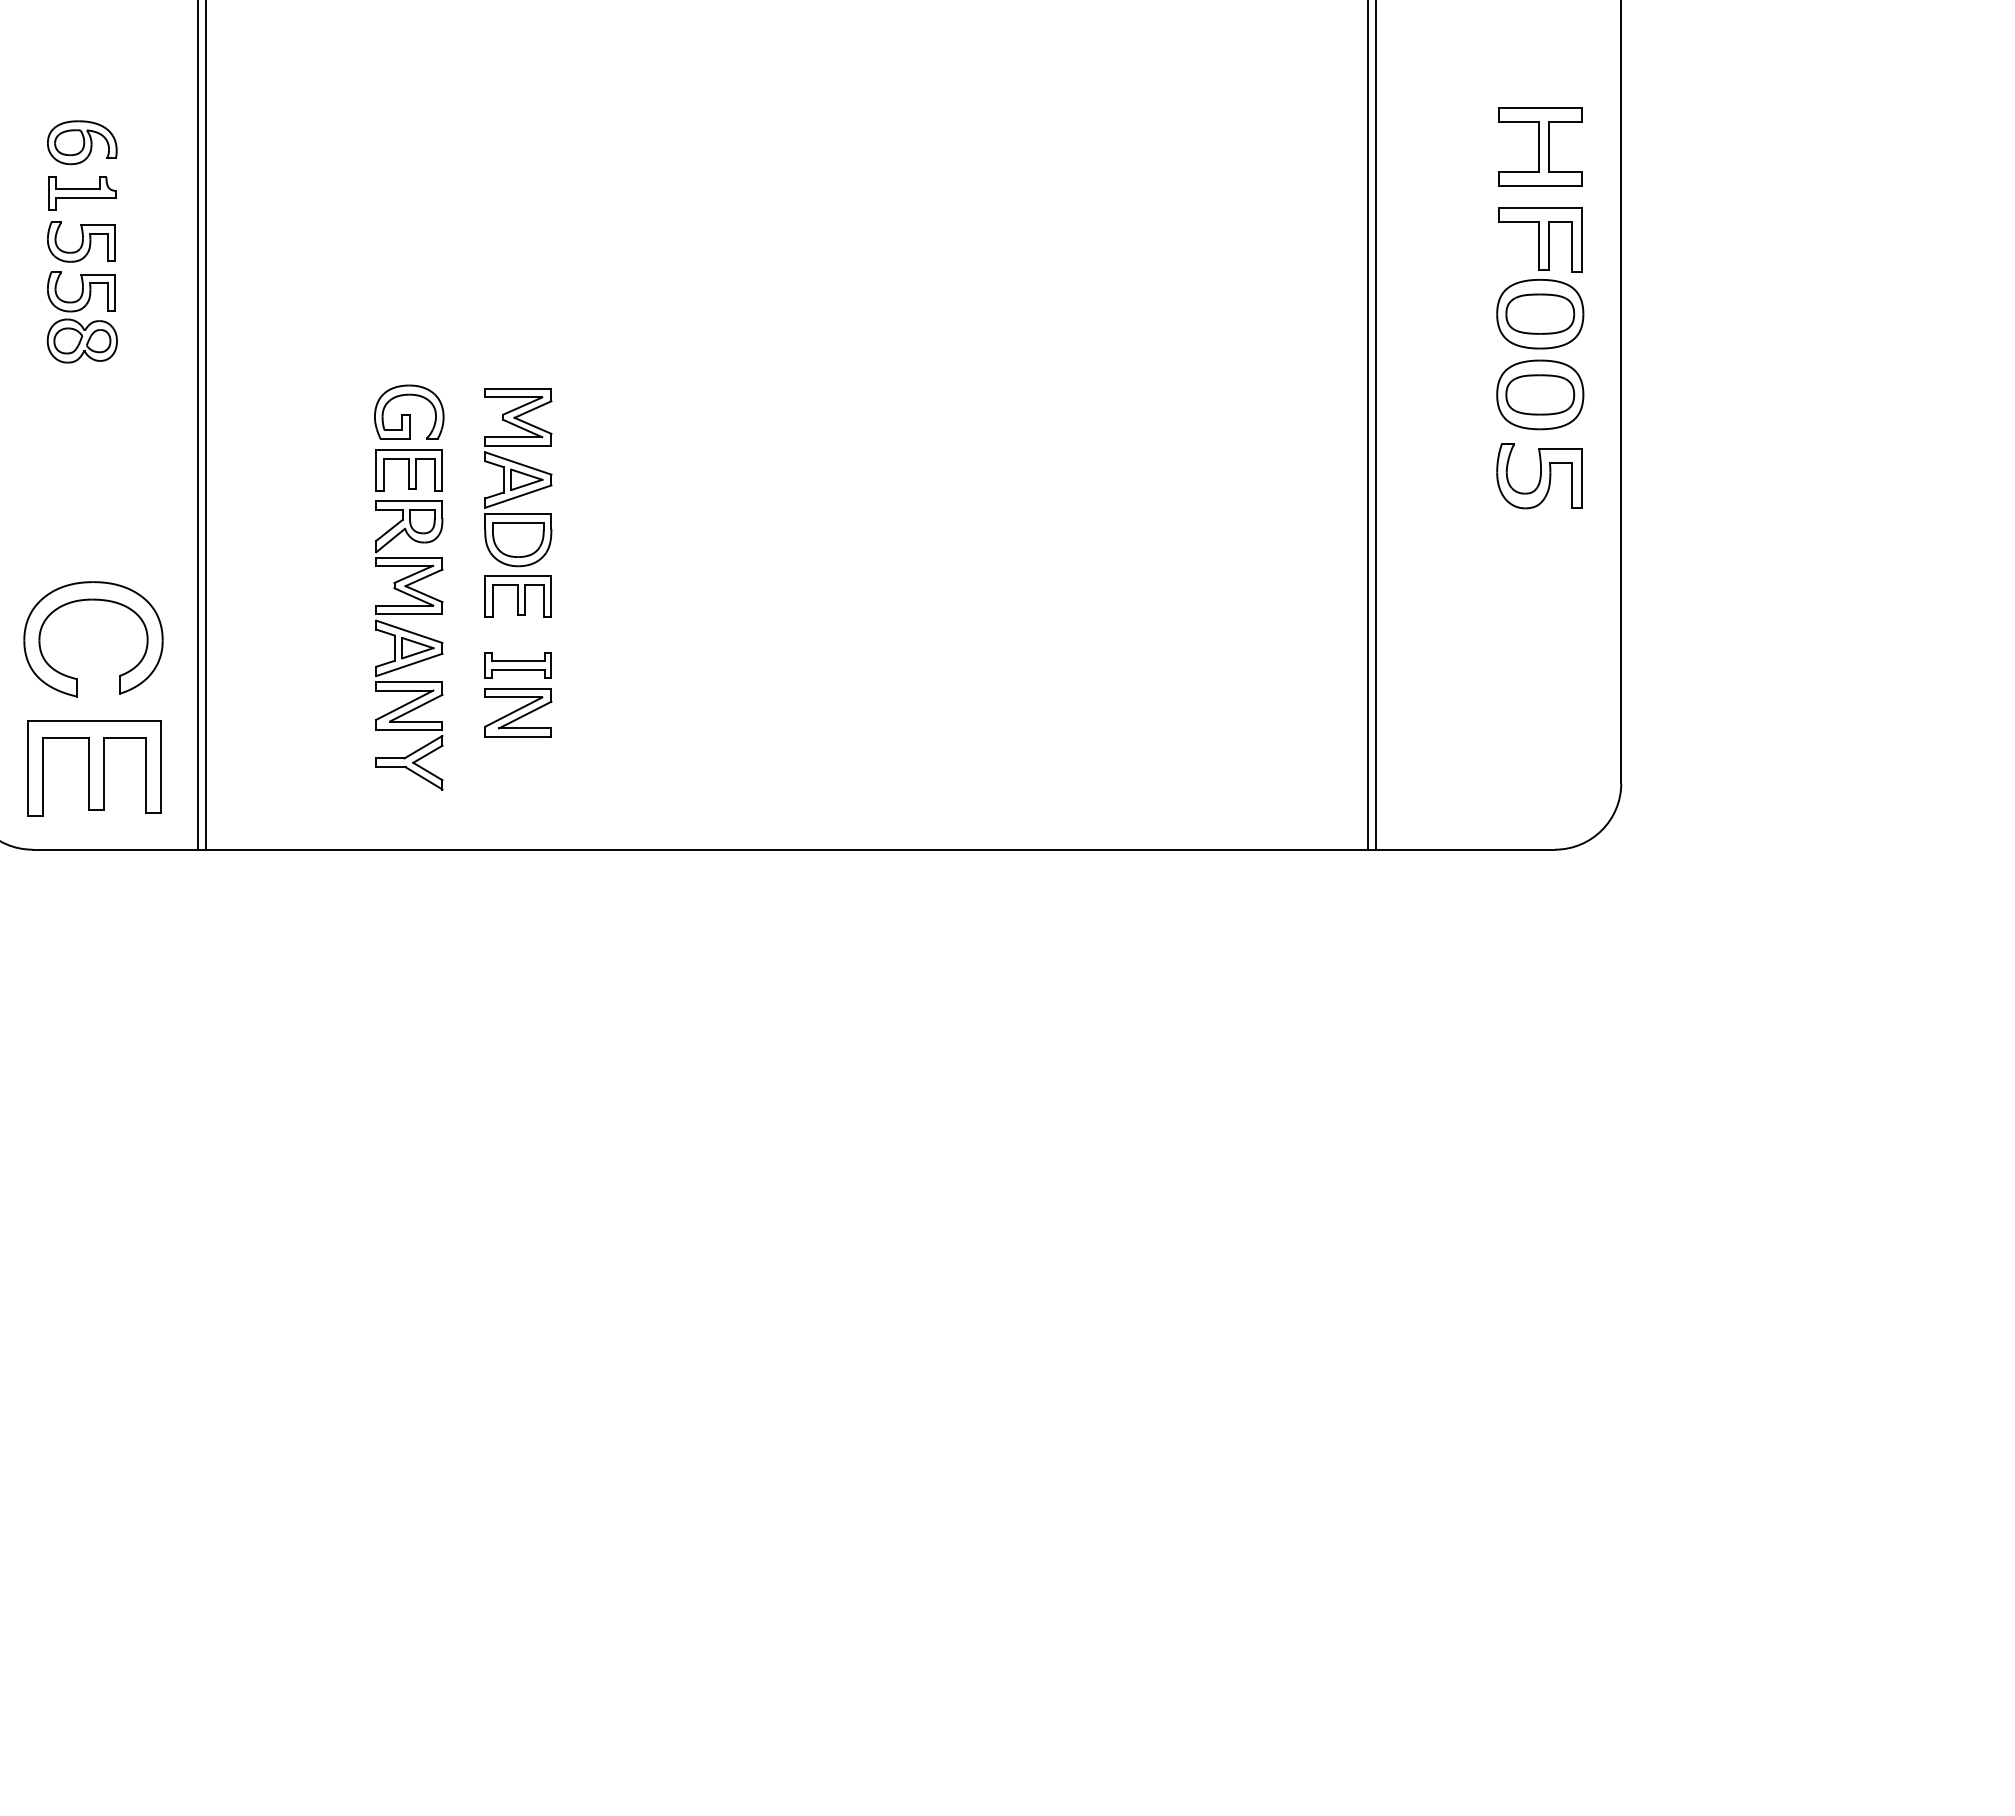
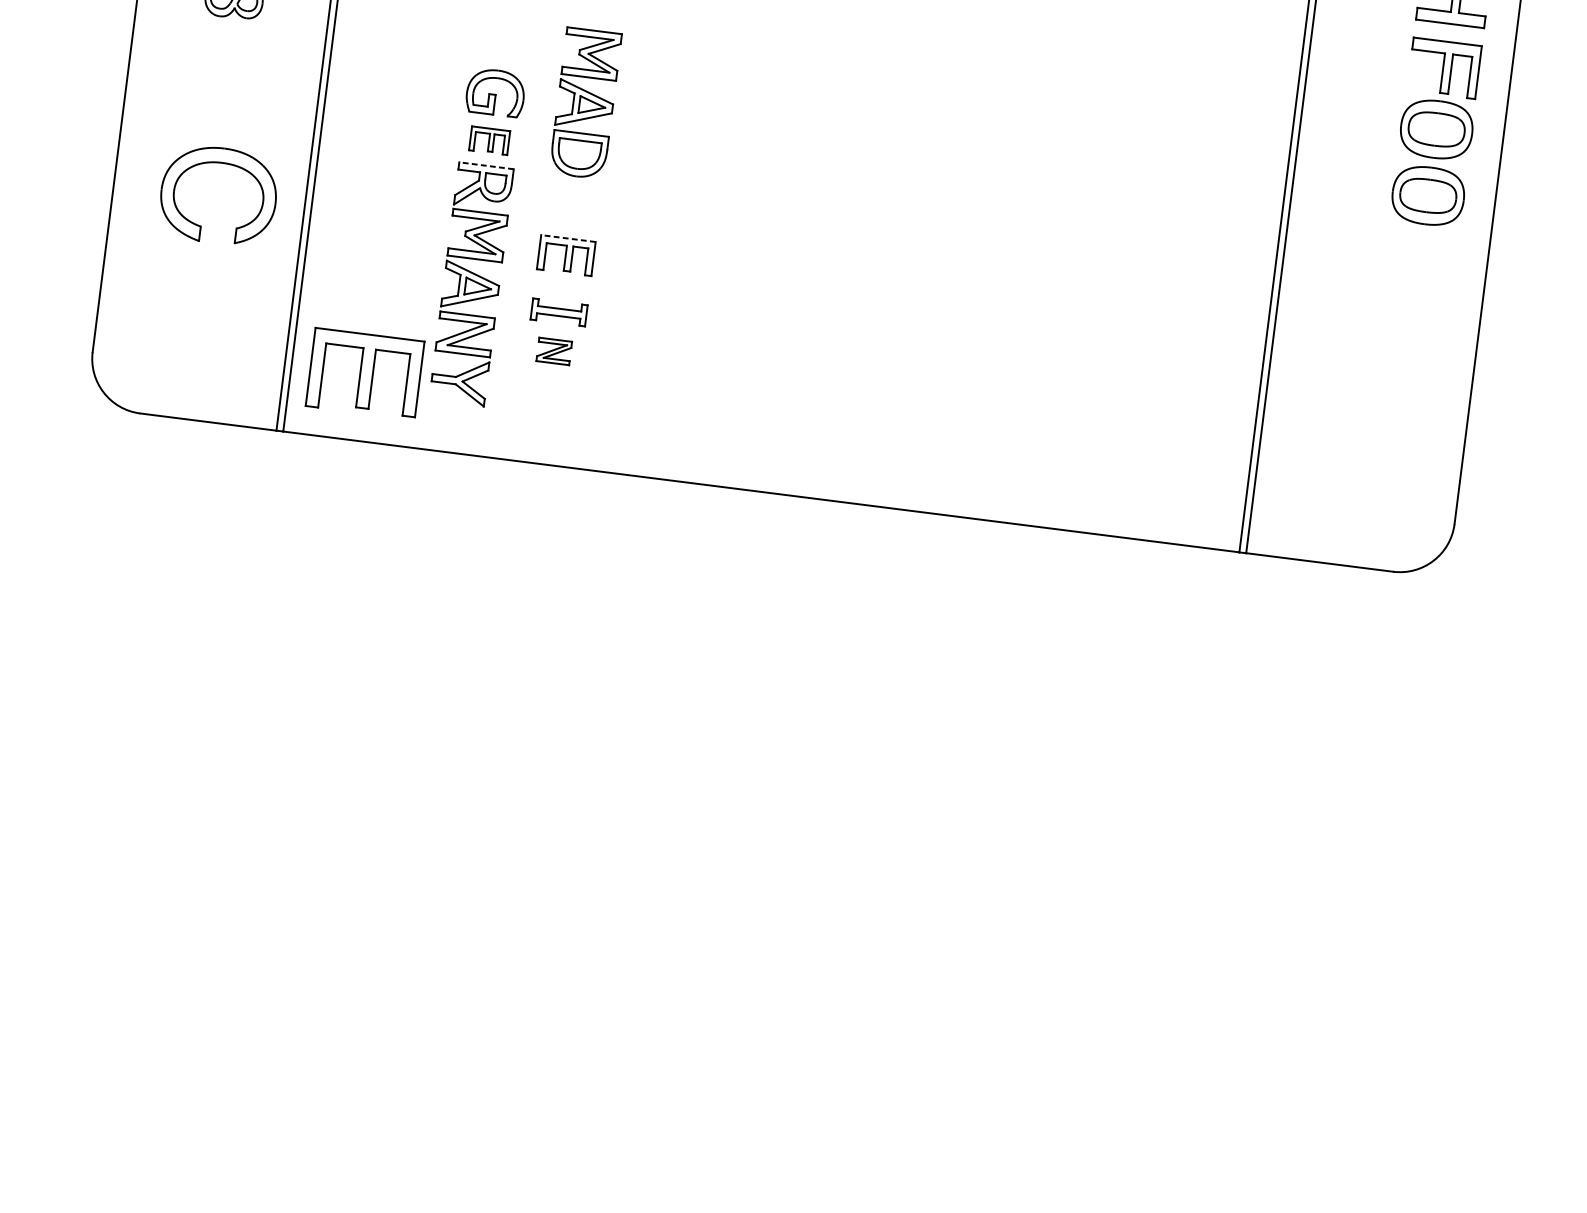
part: (408, 470) -> (489, 140), size x0.7
part: (1539, 476) -> (1419, 263), removed
part: (518, 477) -> (585, 103), moved
line: (408, 501) -> (485, 166), solid -> dashed
line: (517, 575) -> (567, 238), solid -> dashed
part: (93, 600) -> (222, 163), moved
part: (518, 712) -> (554, 351), size x0.6
part: (94, 768) -> (365, 373), moved

